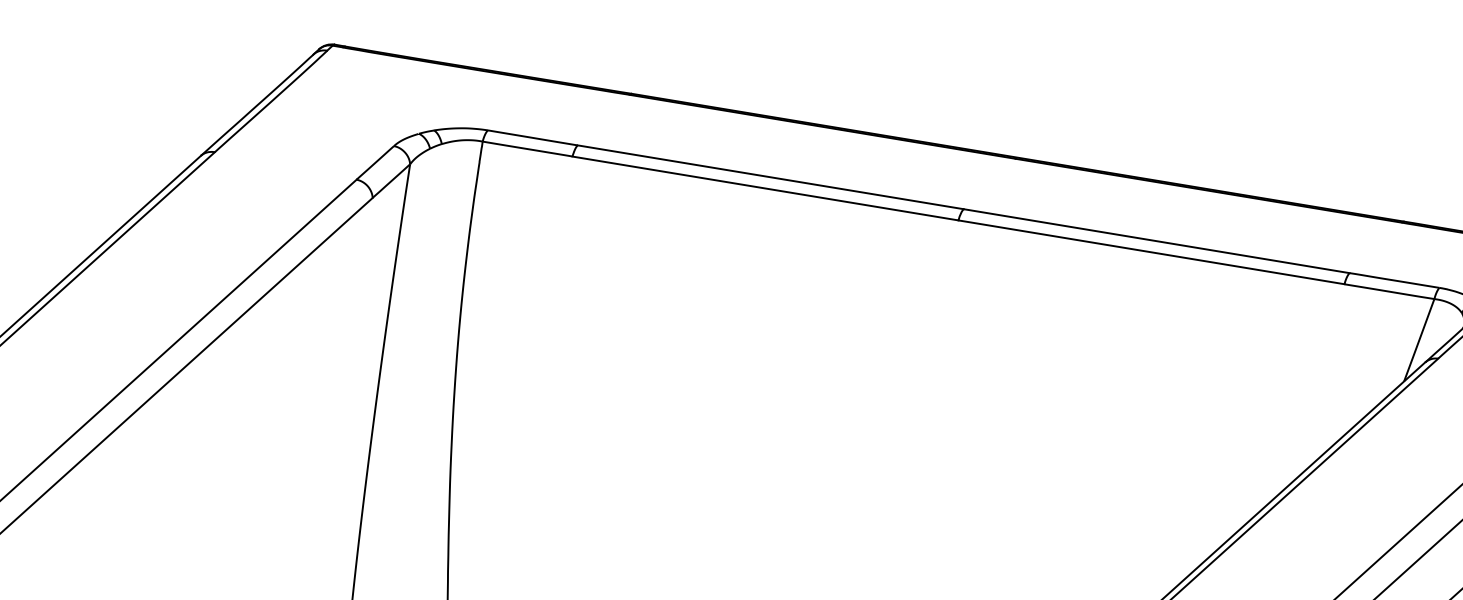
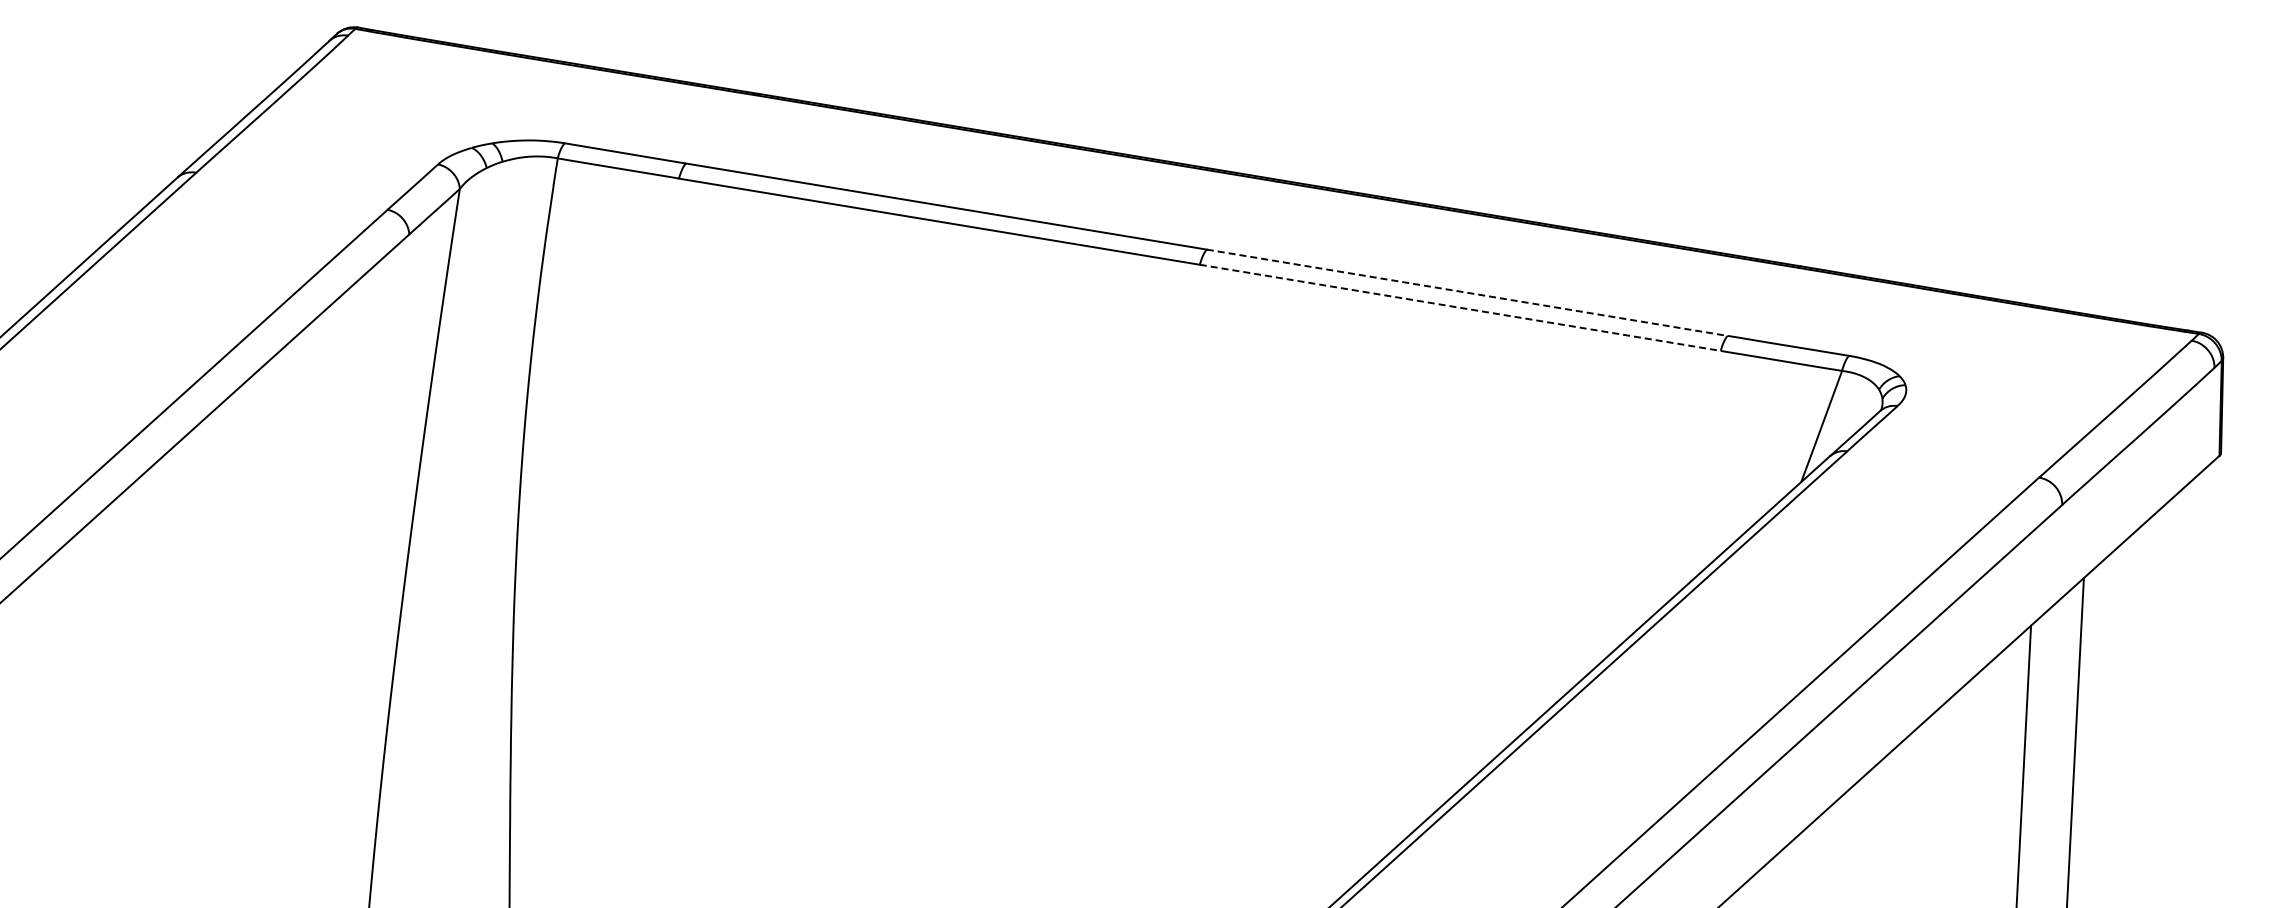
line: (1156, 240) -> (1467, 292), solid -> dashed
line: (1151, 252) -> (1460, 307), solid -> dashed

